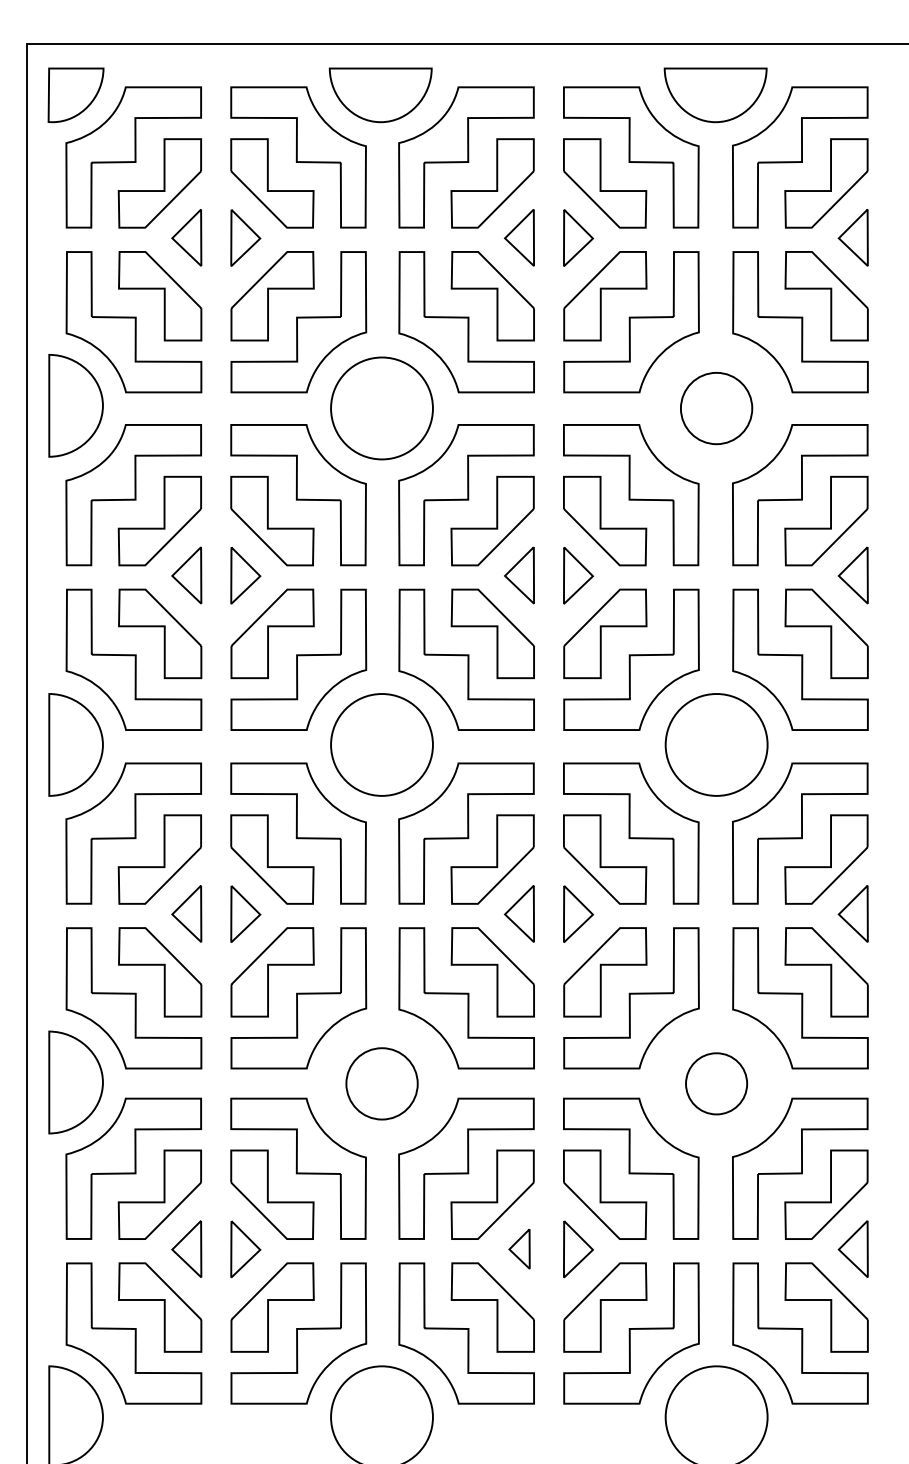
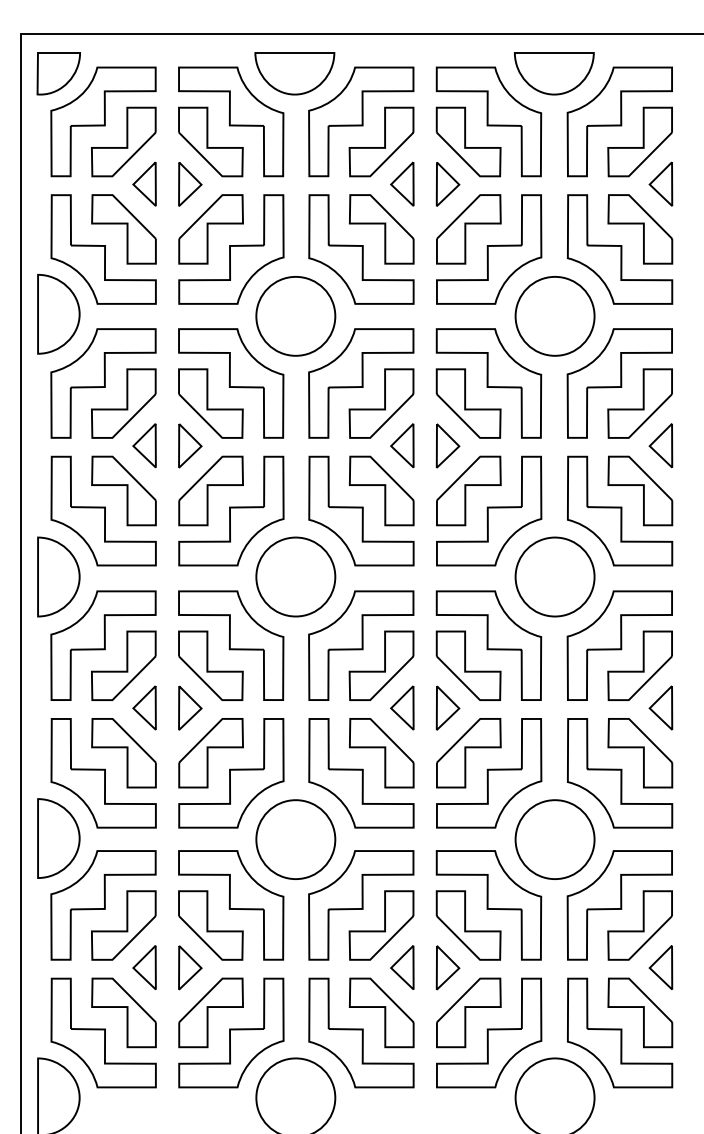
part: (715, 408) -> (554, 316), size x1.43
part: (381, 1083) -> (295, 839), size x1.43
part: (715, 1083) -> (554, 839), size x1.67
part: (519, 1248) -> (402, 967), size x1.43

